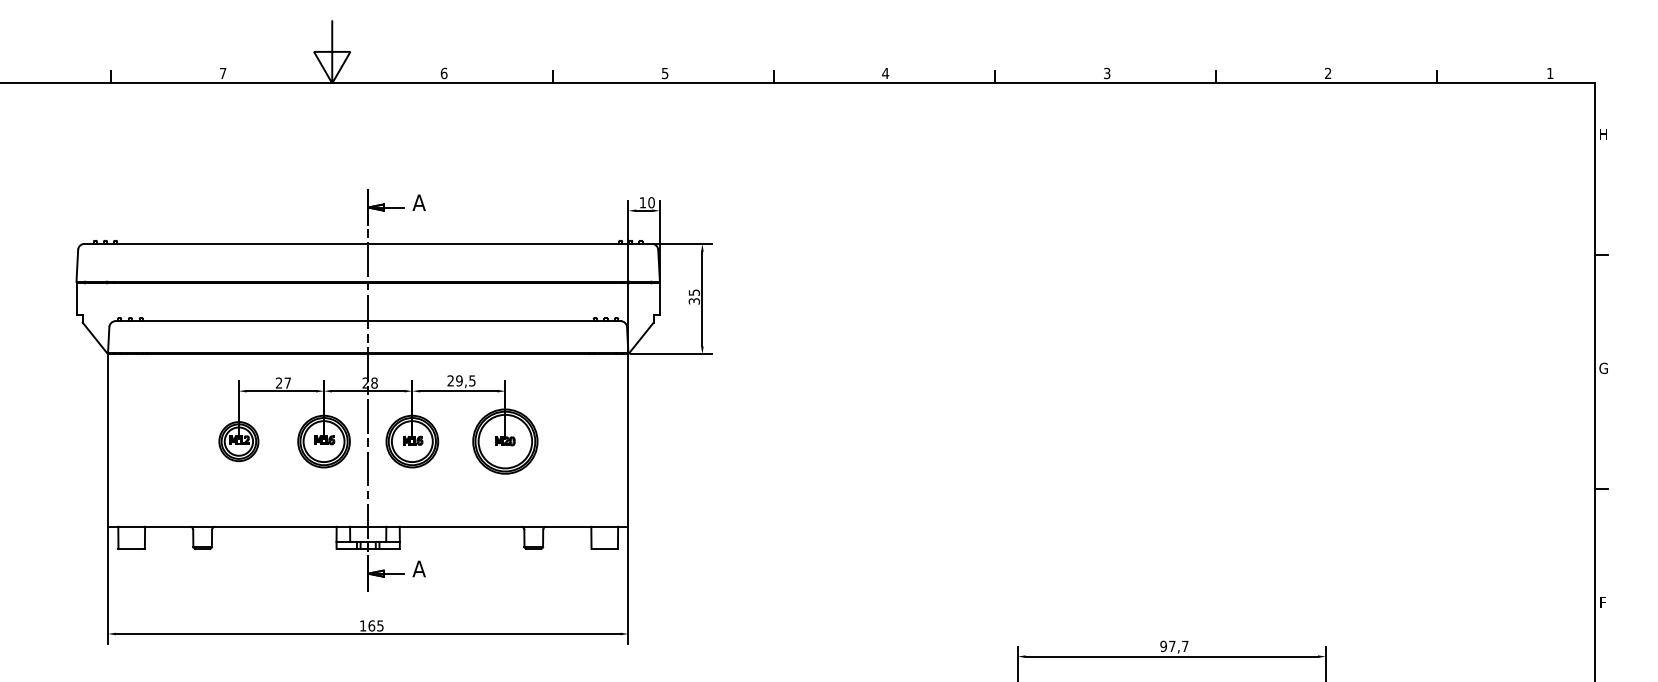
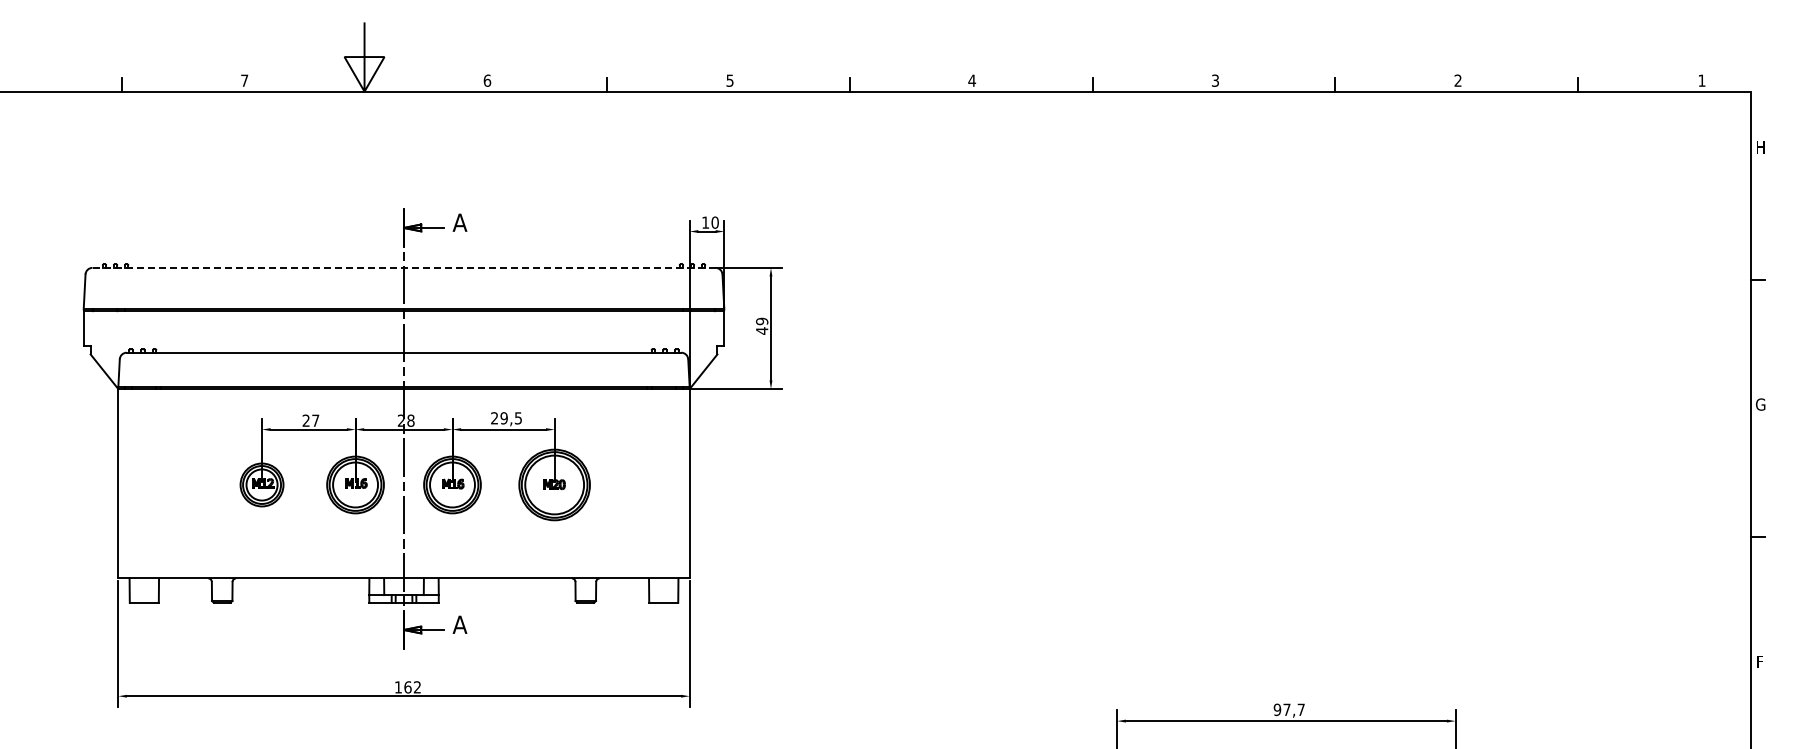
line: (368, 243) -> (404, 267), solid -> dashed
text: (694, 296) -> (762, 325), 35 -> 49
text: (380, 626) -> (417, 687), 165 -> 162

